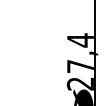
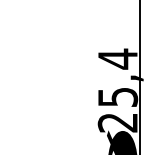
text: (80, 66) -> (117, 97), 27,4 -> 25,4

